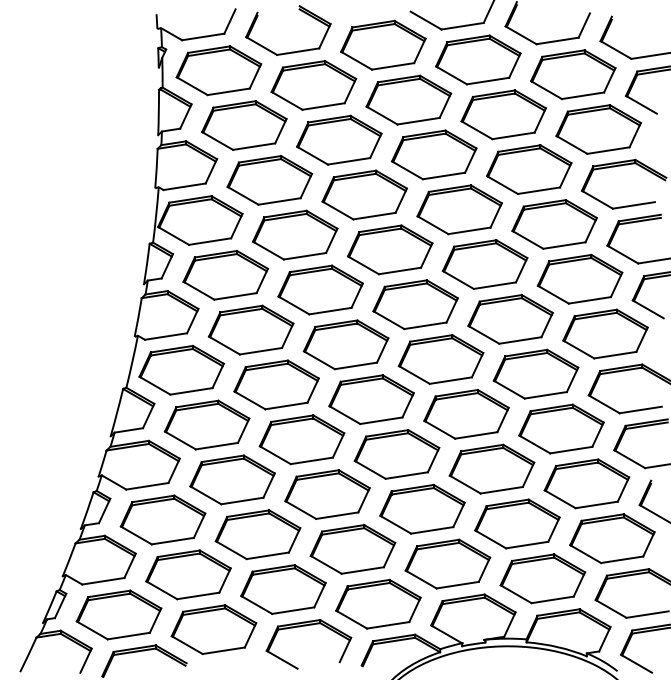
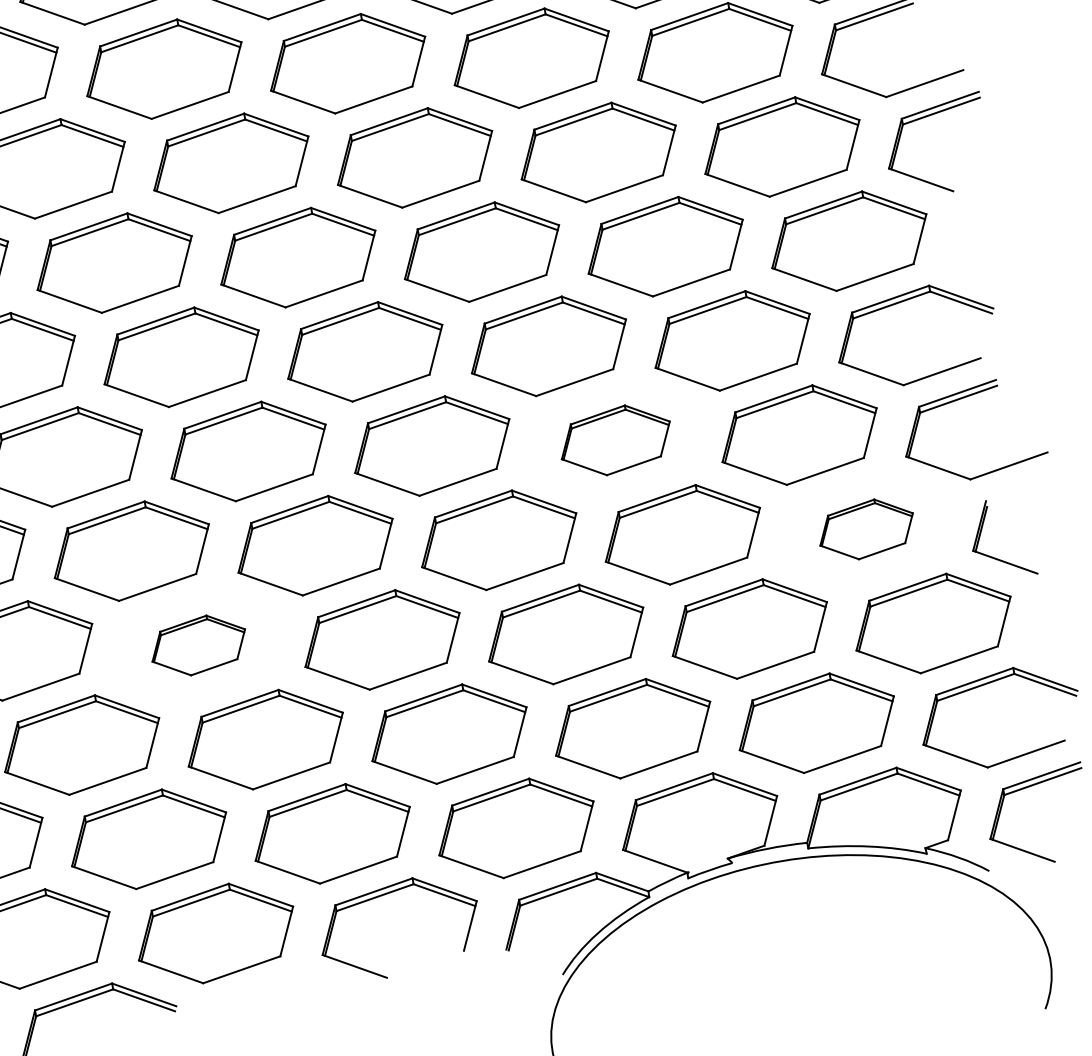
part: (466, 413) -> (615, 439), size x0.7
part: (232, 479) -> (198, 644), size x0.6
part: (586, 483) -> (865, 528), size x0.6

